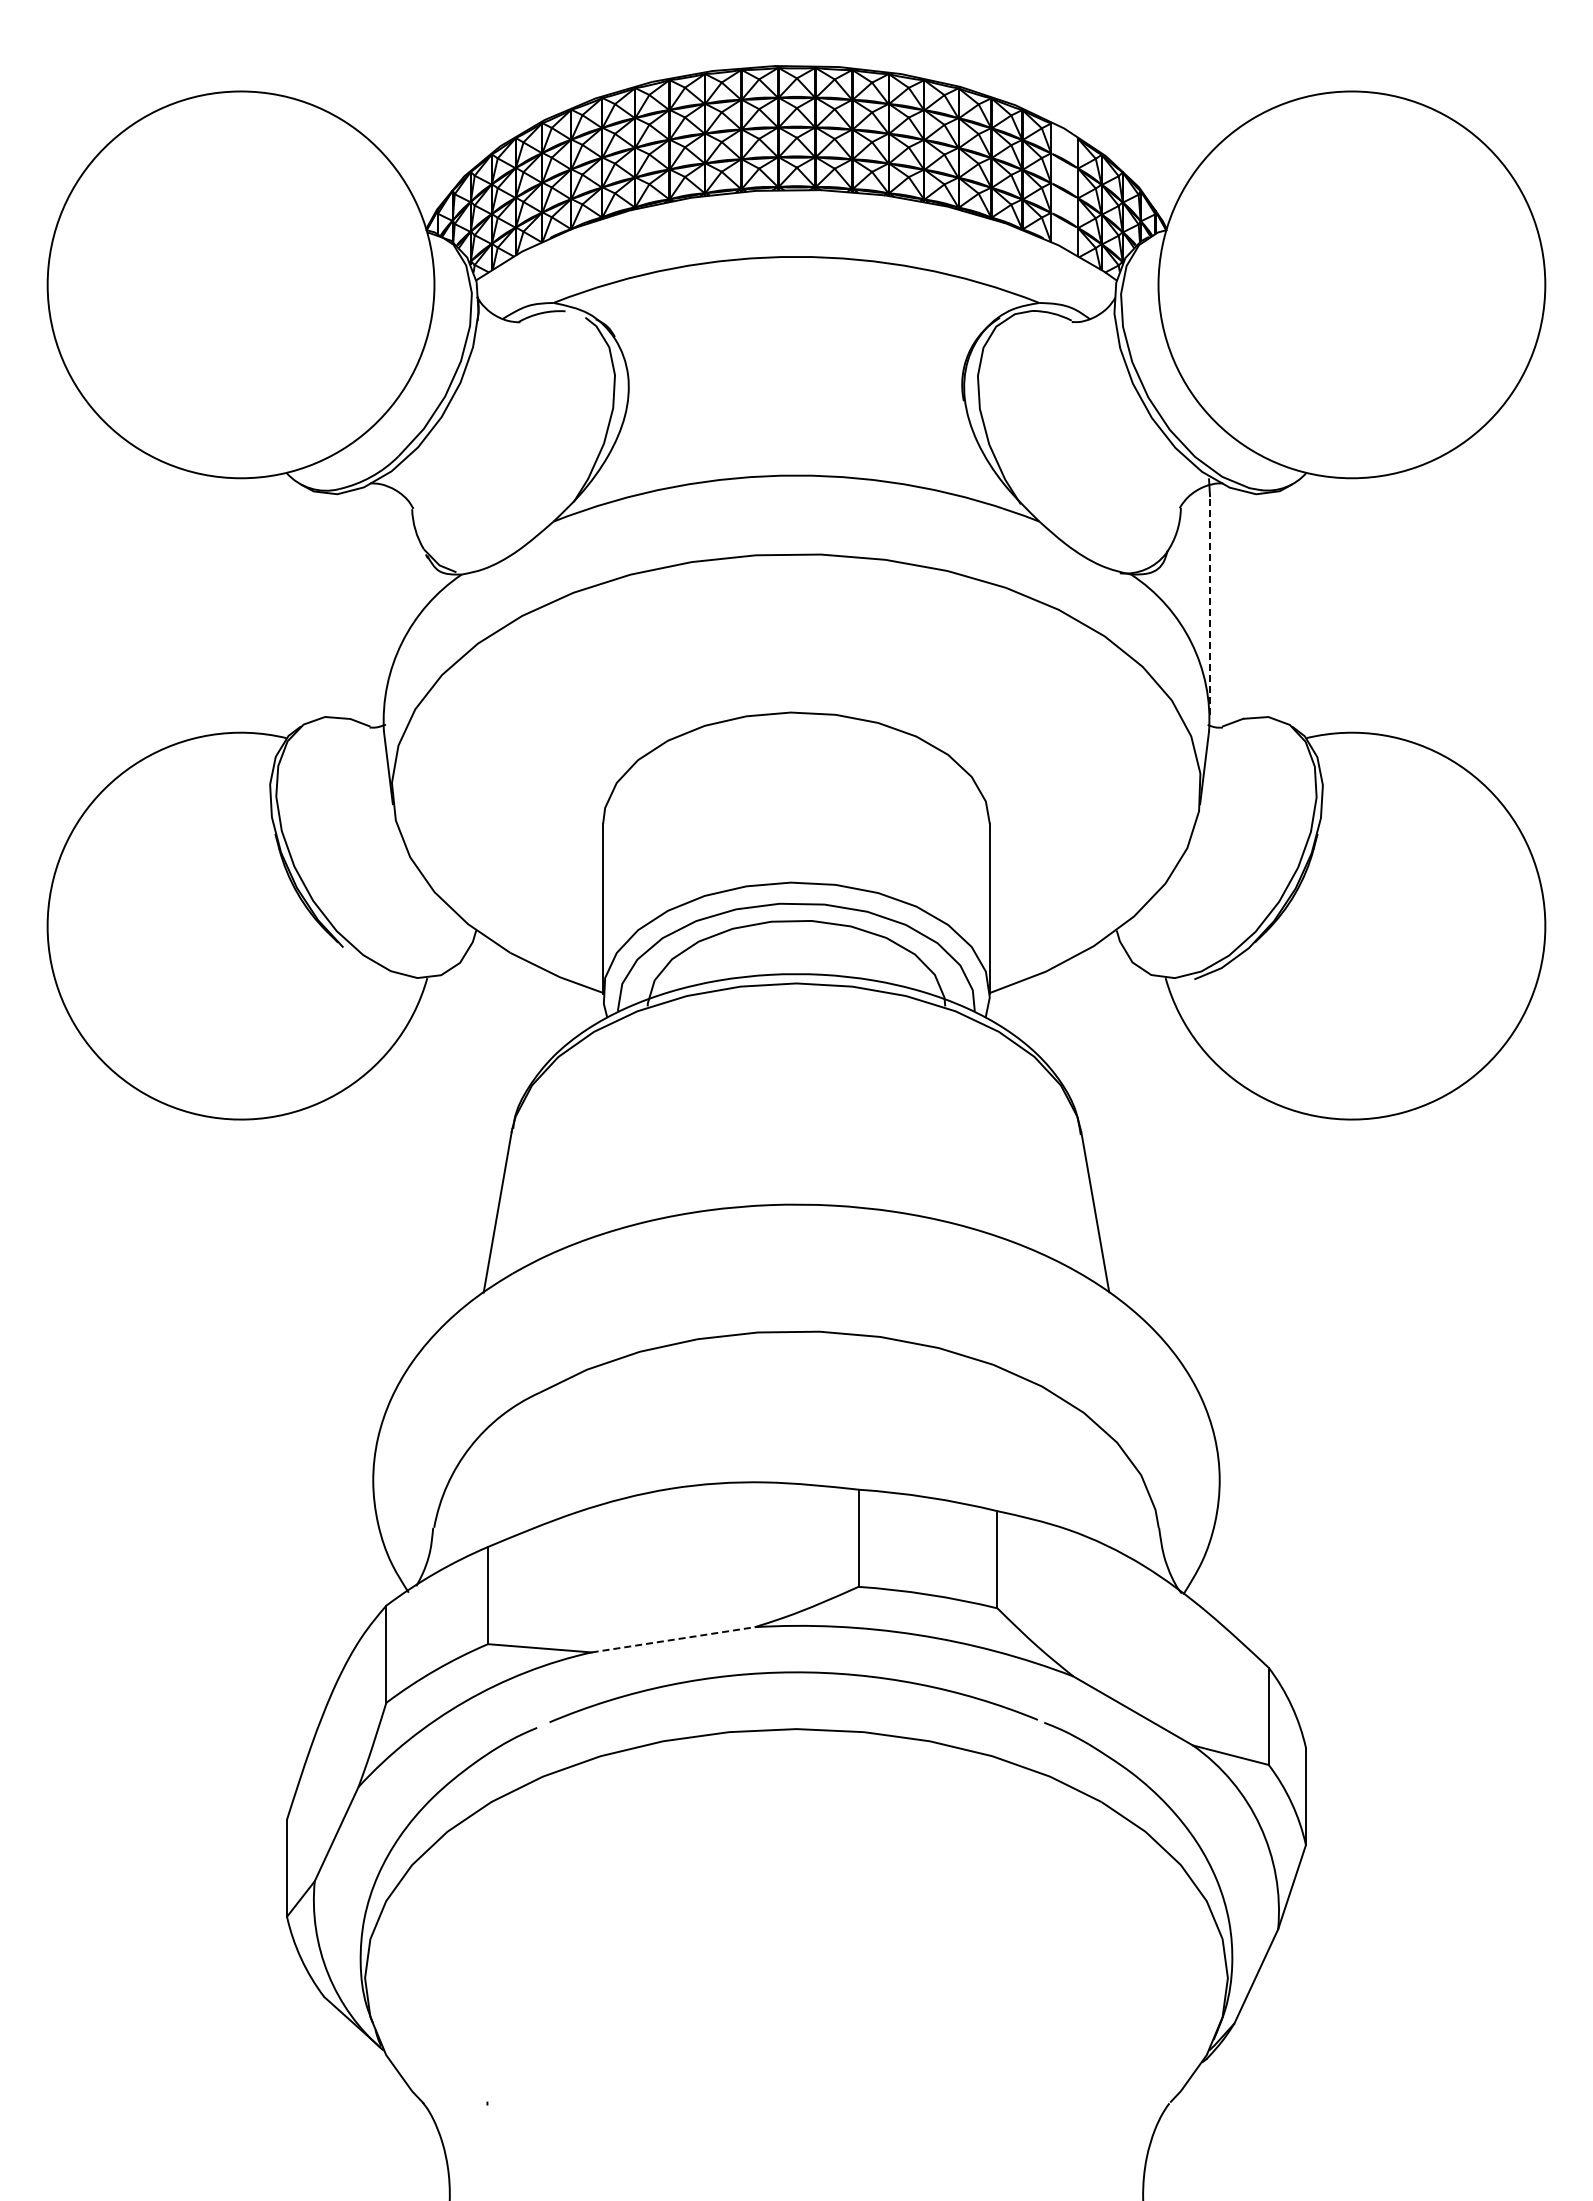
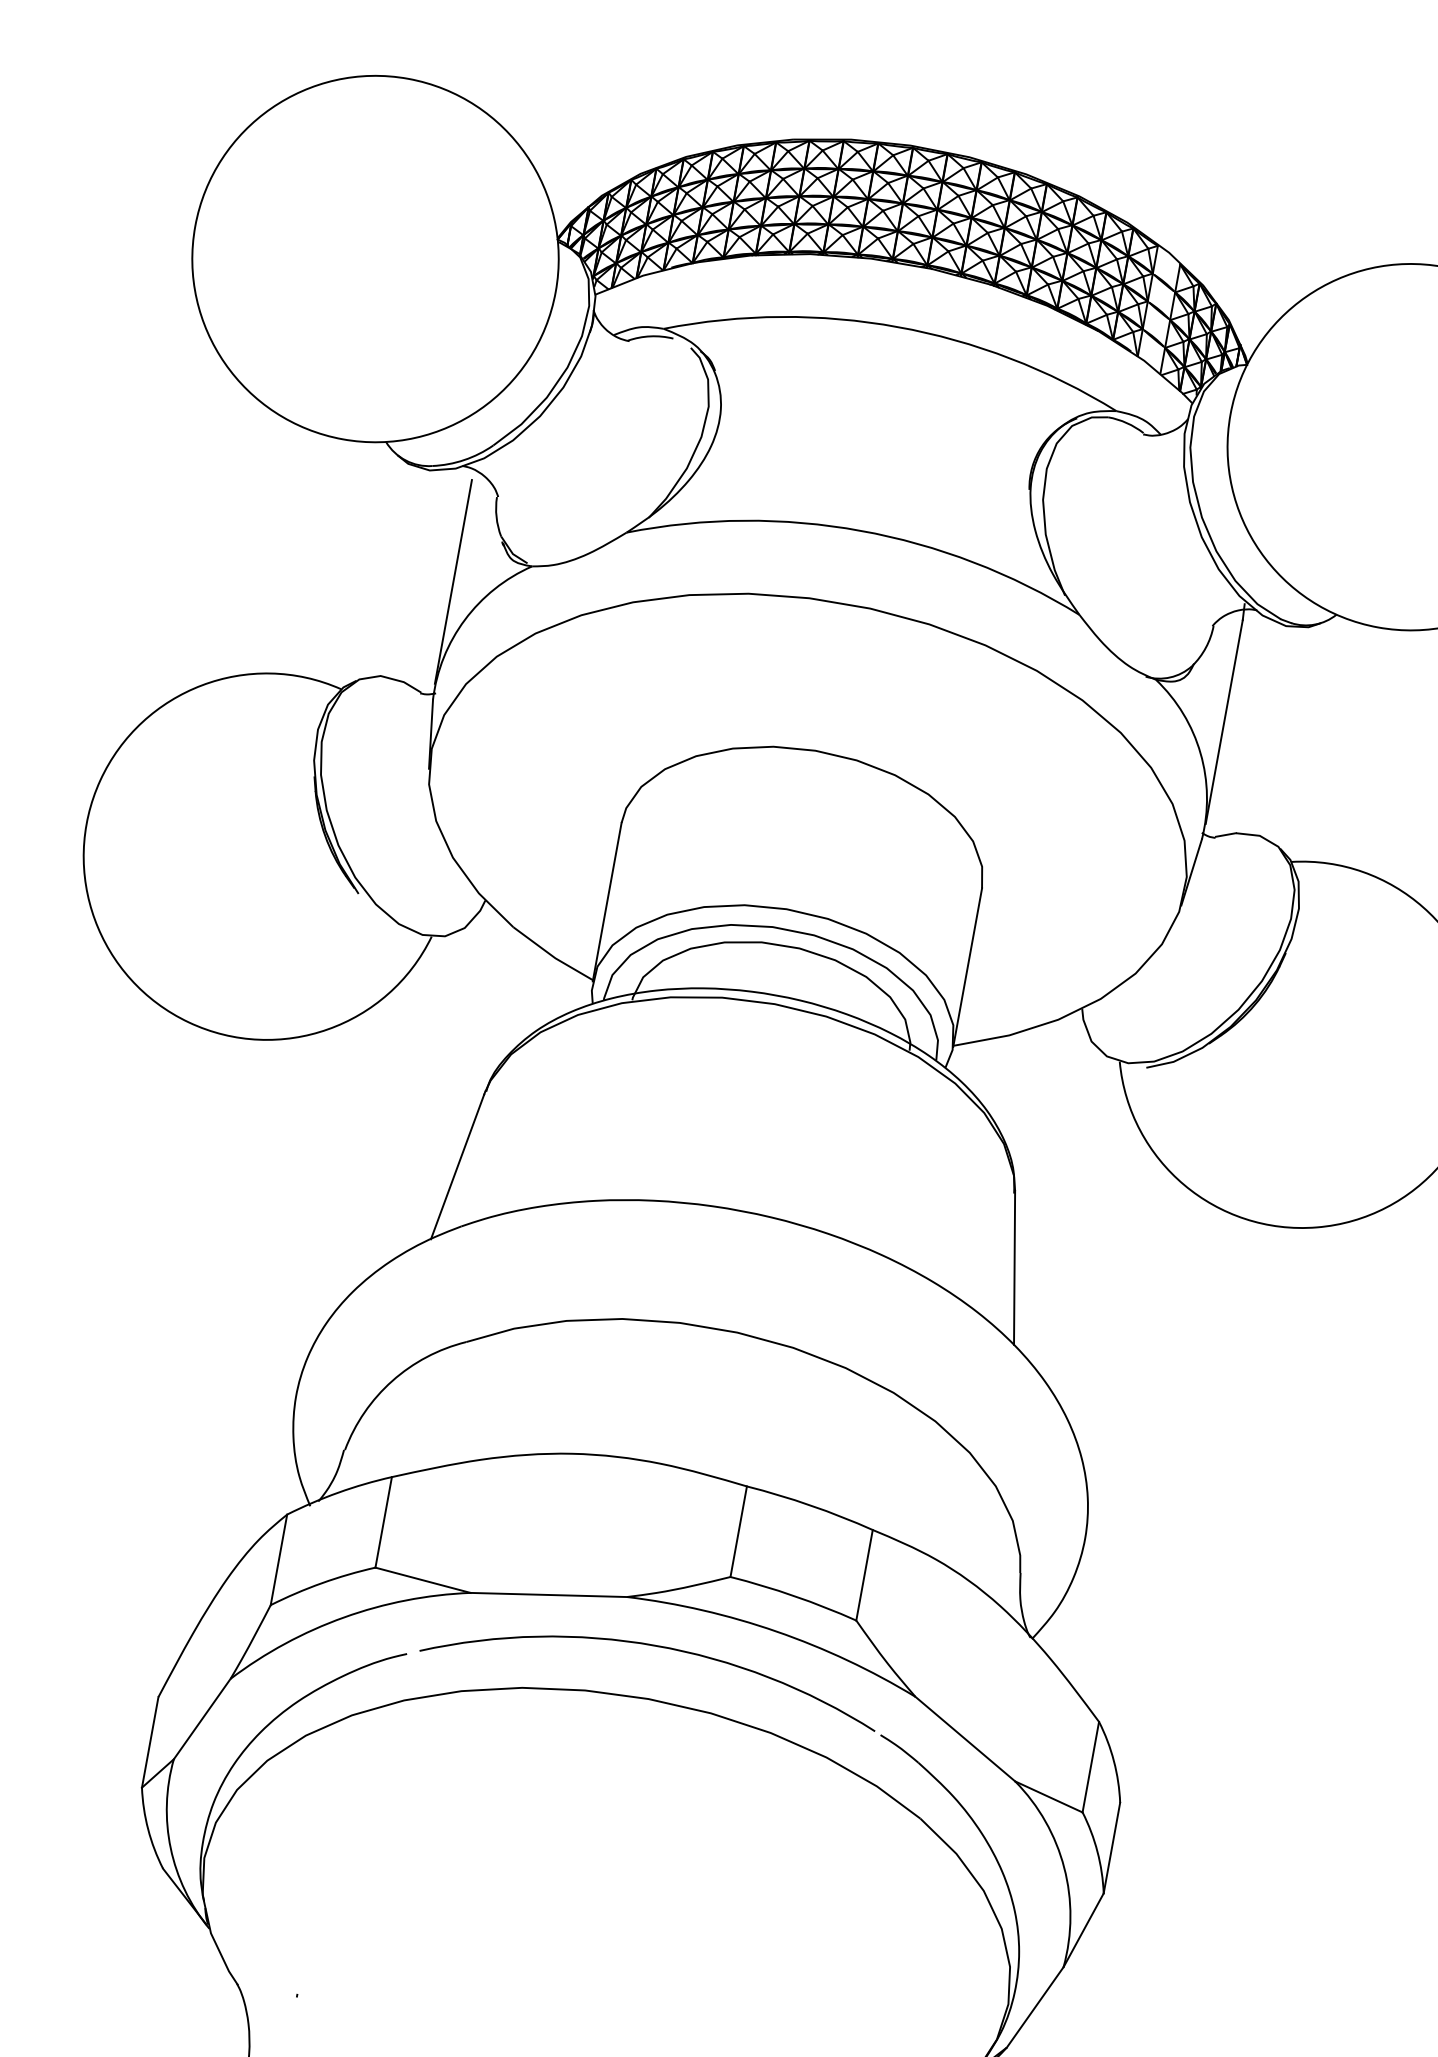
line: (382, 605) -> (453, 581), added
line: (1210, 605) -> (1224, 722), dashed -> solid
line: (673, 1639) -> (549, 1594), dashed -> solid

